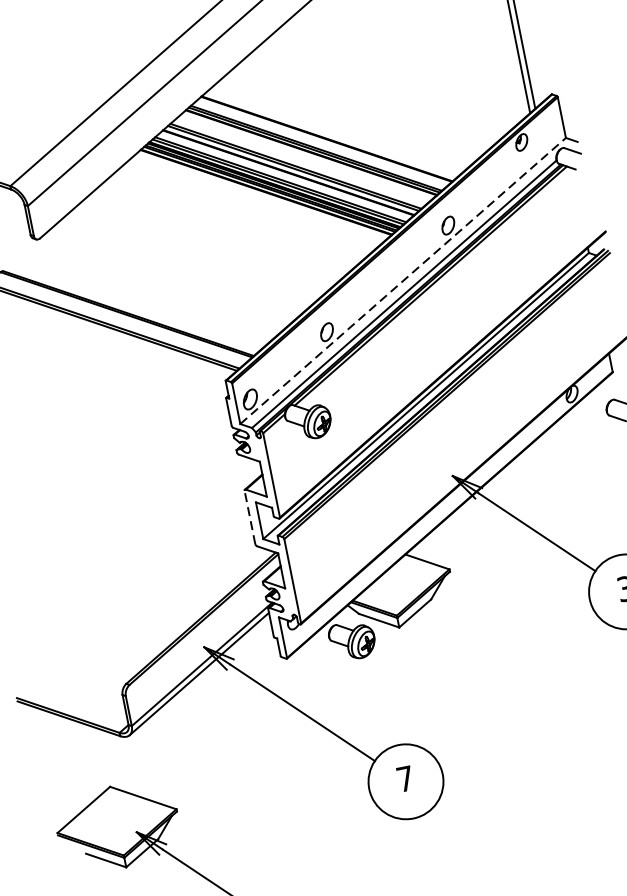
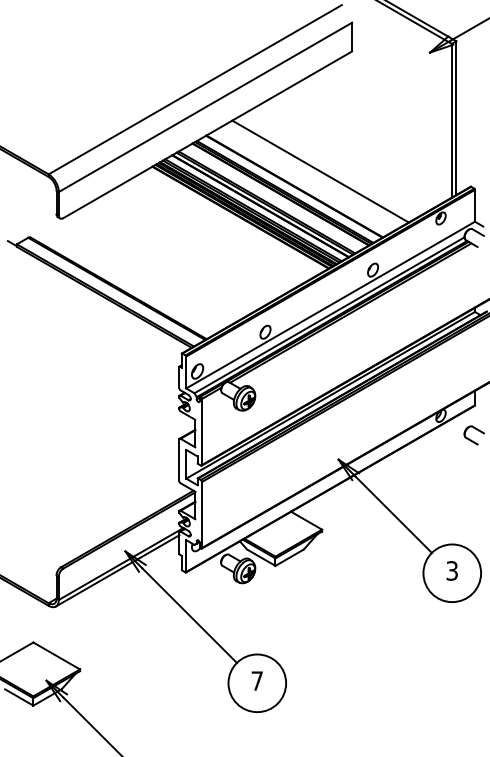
line: (356, 113) -> (320, 171), added
line: (403, 281) -> (330, 305), dashed -> solid
line: (250, 517) -> (179, 460), dashed -> solid

